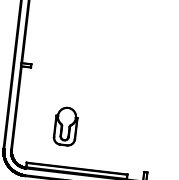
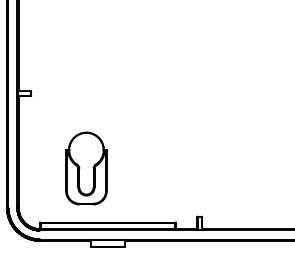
part: (65, 126) -> (86, 168), size x1.43

